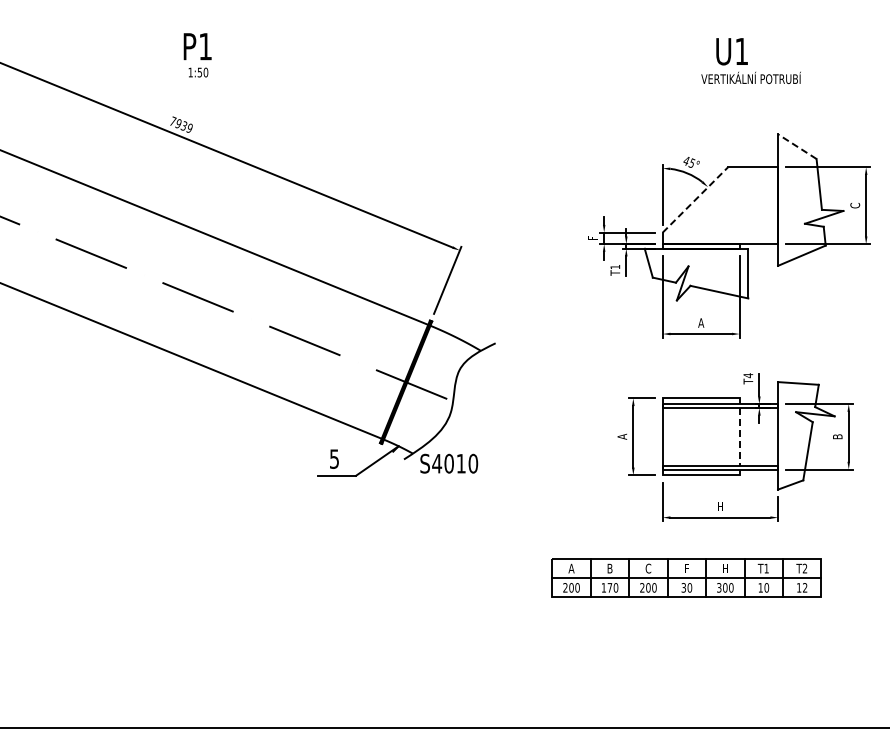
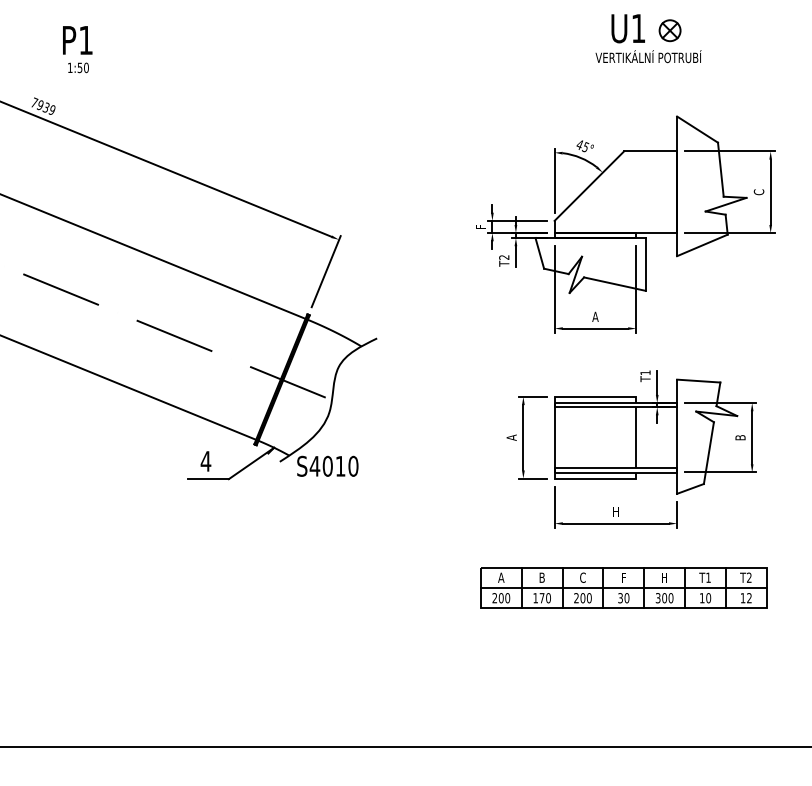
part: (771, 53) -> (670, 30), added
text: (197, 55) -> (77, 49), moved
line: (797, 146) -> (697, 129), dashed -> solid
line: (695, 199) -> (589, 185), dashed -> solid
text: (614, 267) -> (503, 257), T1 -> T2
text: (748, 375) -> (645, 372), T4 -> T1
line: (739, 436) -> (636, 437), dashed -> solid
text: (334, 458) -> (205, 460), 5 -> 4
part: (686, 577) -> (623, 587), moved

